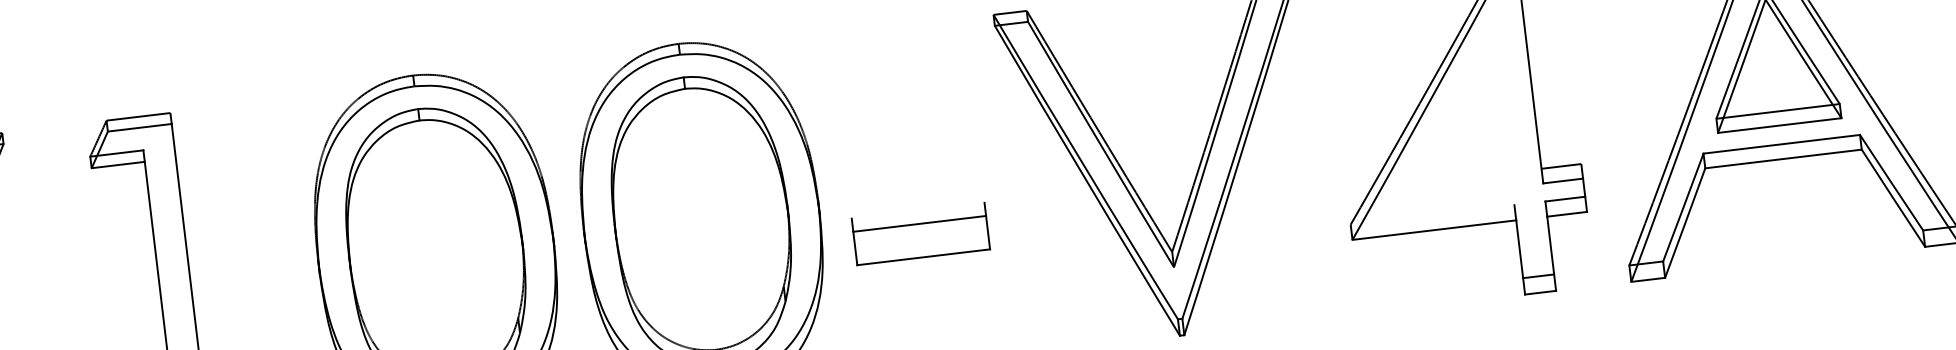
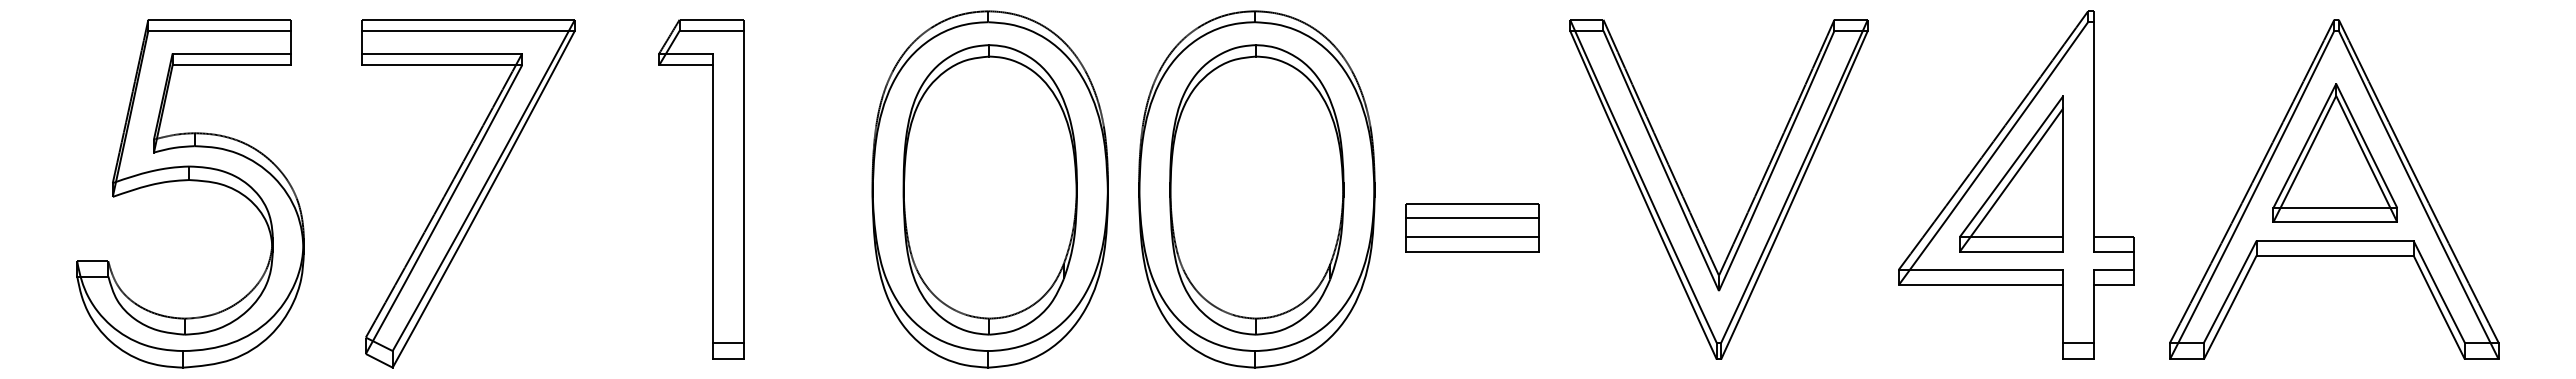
part: (1451, 115) -> (2011, 173), added
line: (918, 209) -> (1472, 203), added
line: (1431, 214) -> (1980, 269), added
line: (922, 242) -> (1472, 236), added

